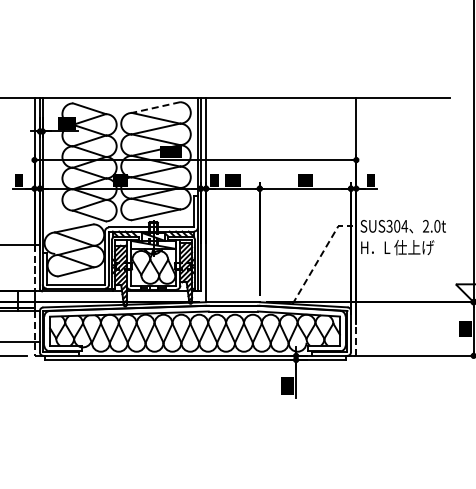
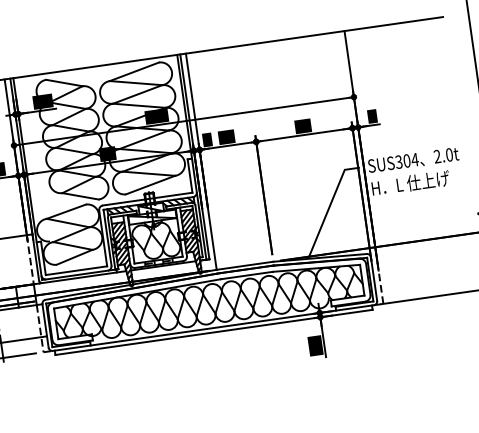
line: (156, 107) -> (134, 71), dashed -> solid
line: (319, 257) -> (329, 205), dashed -> solid

